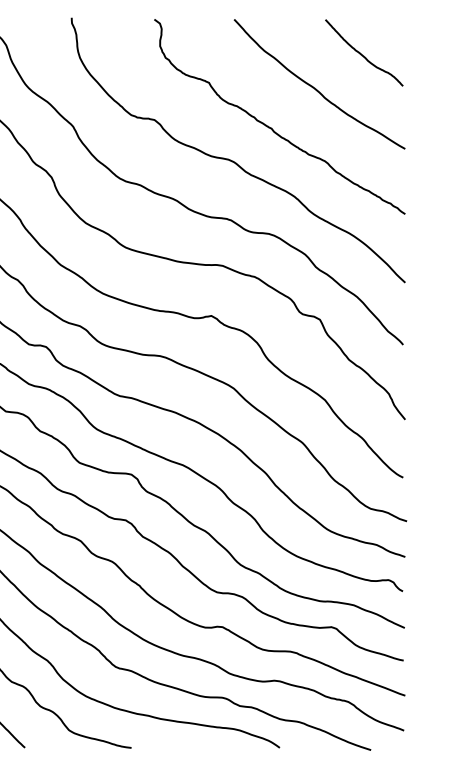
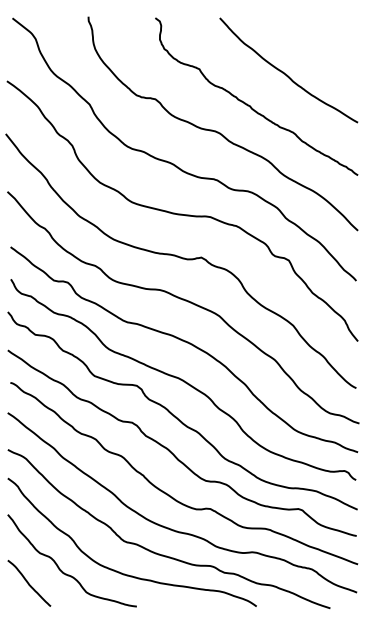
curve: (363, 54) -> (324, 46), removed

